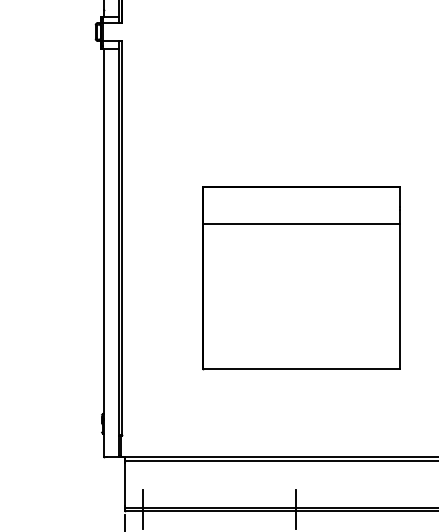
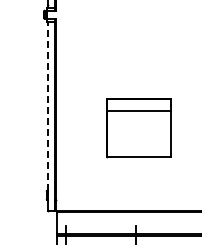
line: (103, 229) -> (47, 105), solid -> dashed
part: (300, 279) -> (138, 128), size x0.7

